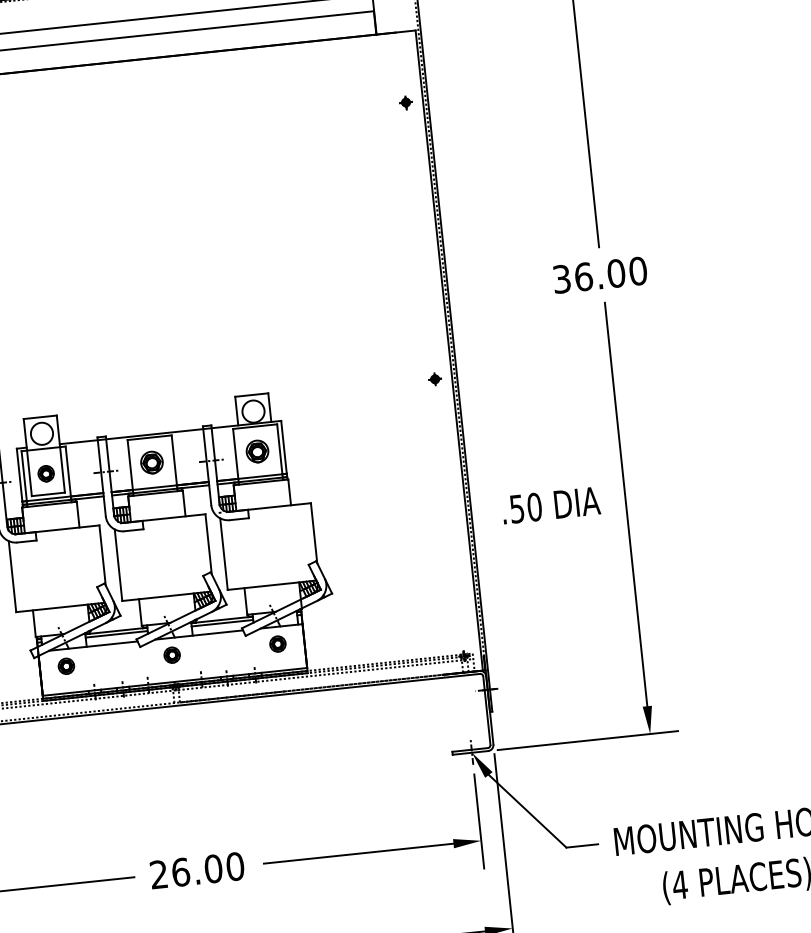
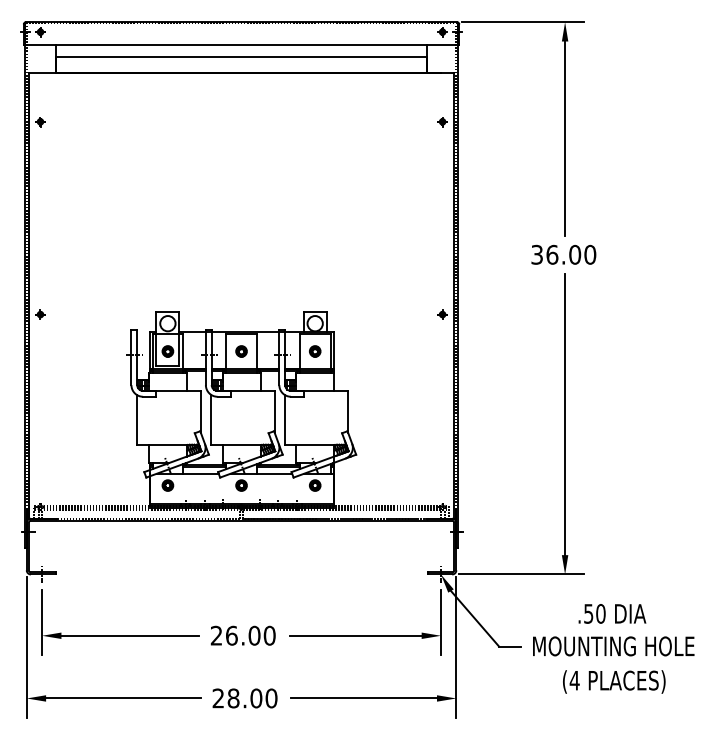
part: (258, 451) -> (315, 351), size x0.71
part: (151, 462) -> (241, 351), size x0.71
text: (551, 504) -> (612, 613), moved

